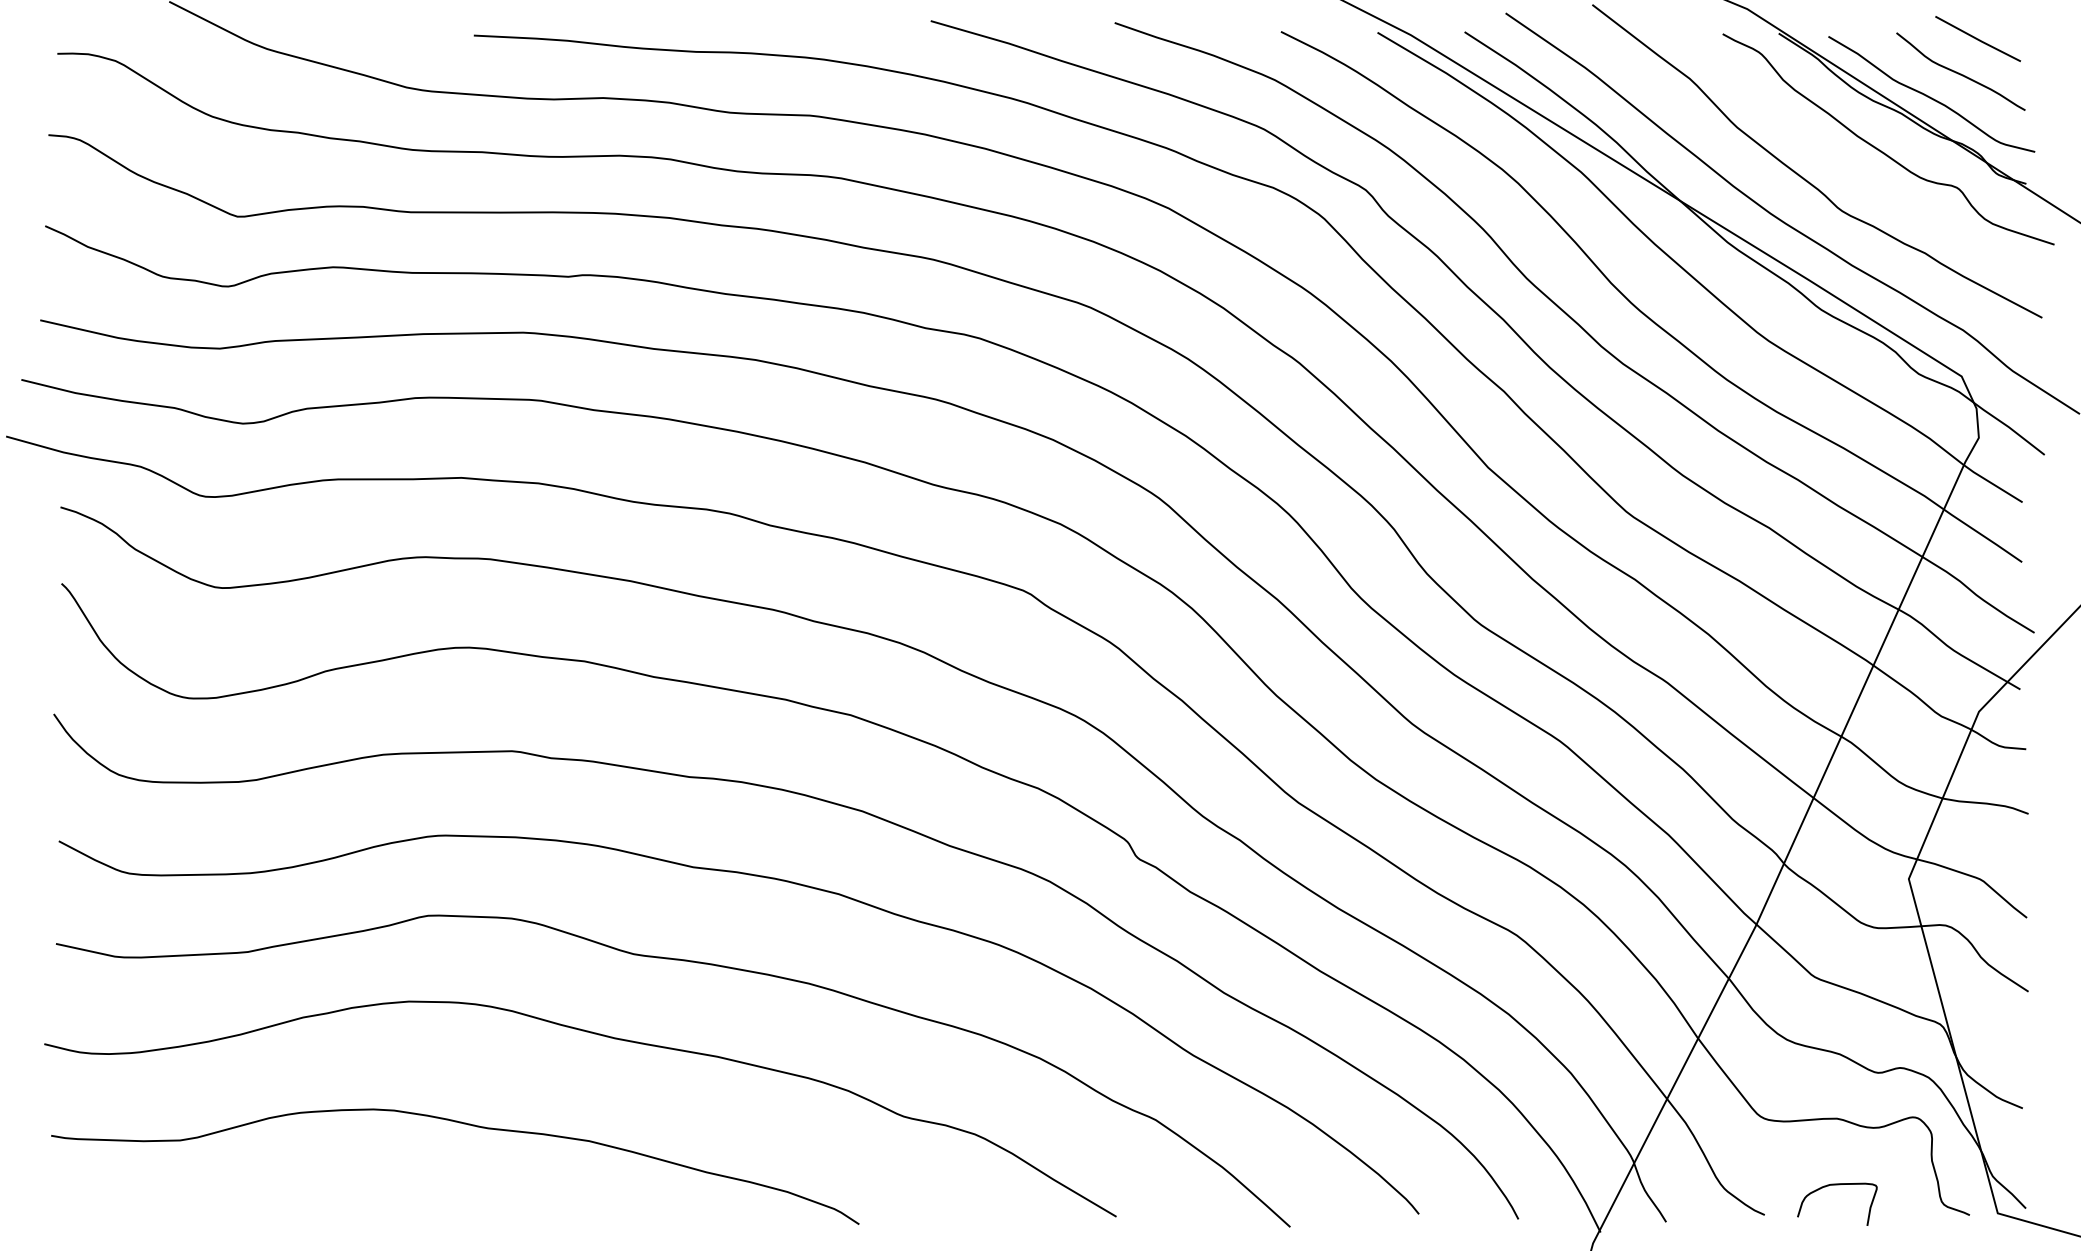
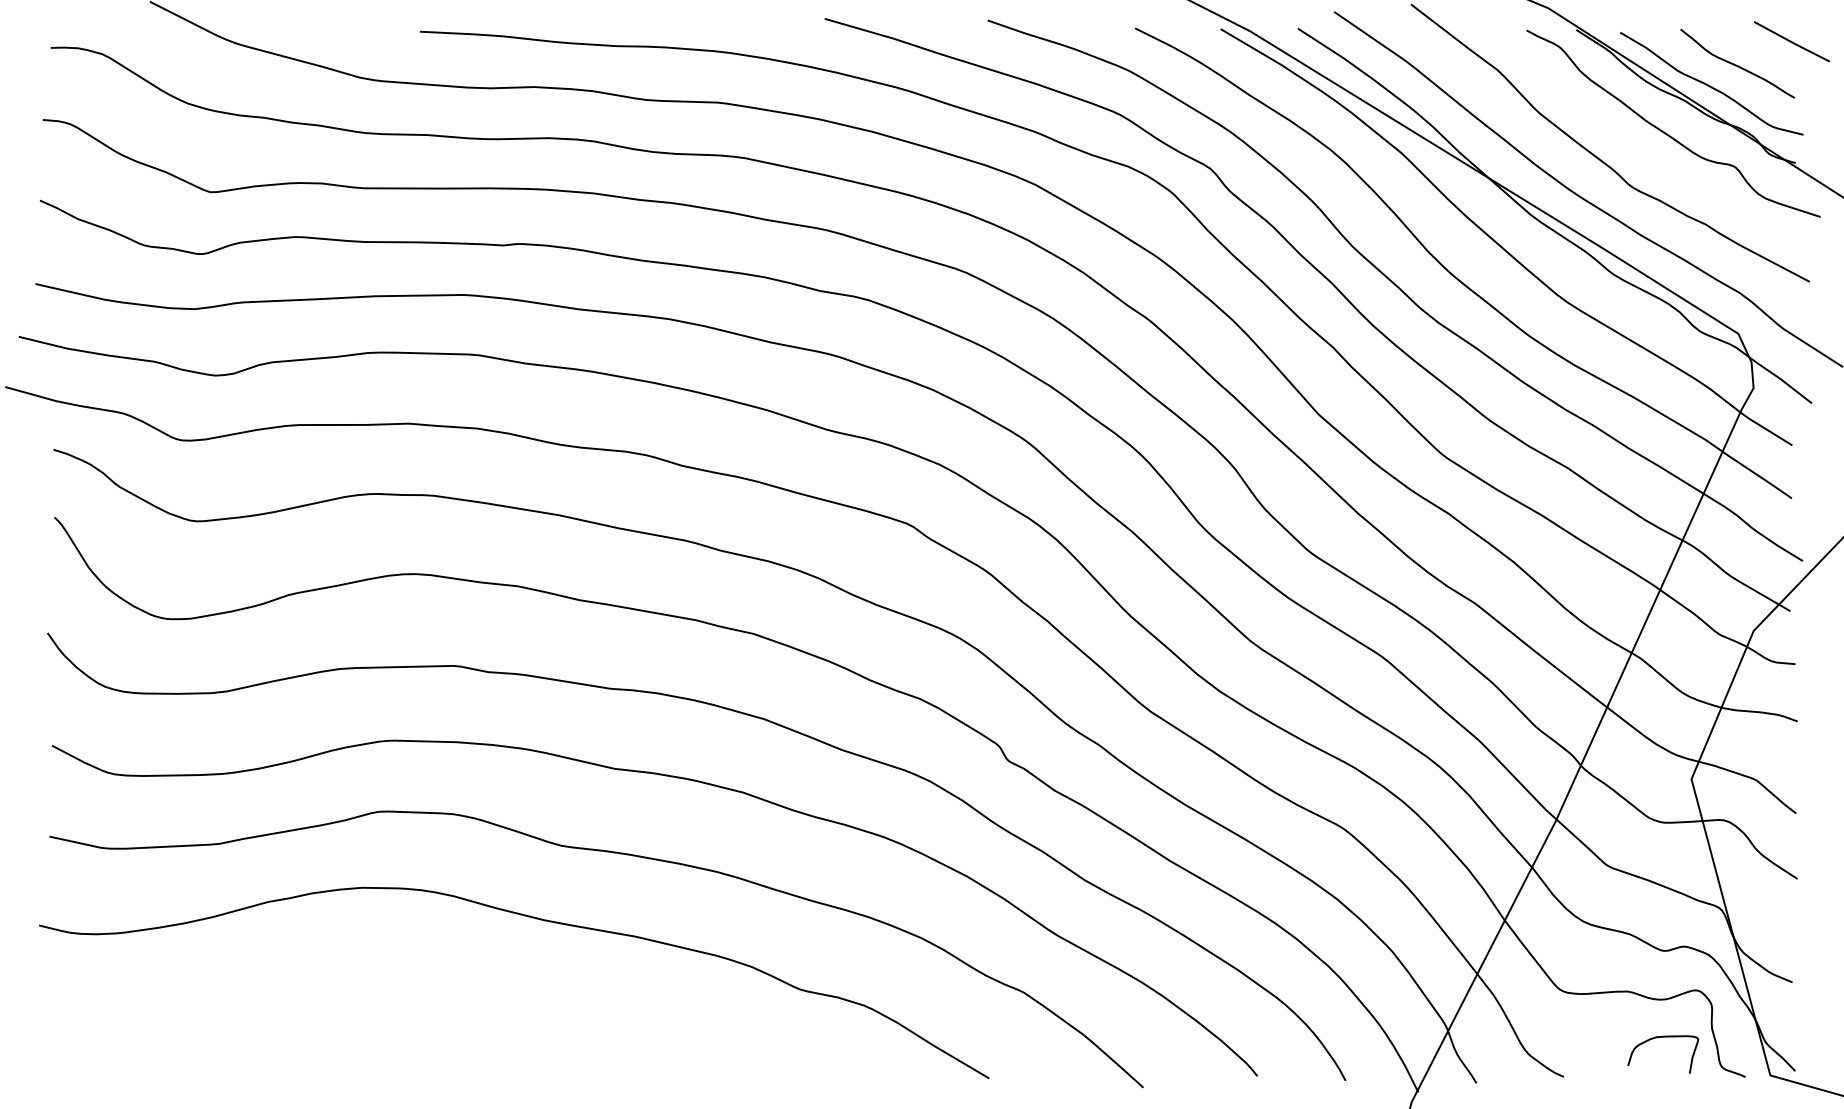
line: (1977, 38) -> (1791, 41), moved
curve: (466, 1125) -> (413, 997), removed
curve: (1830, 1186) -> (1657, 1038), moved

